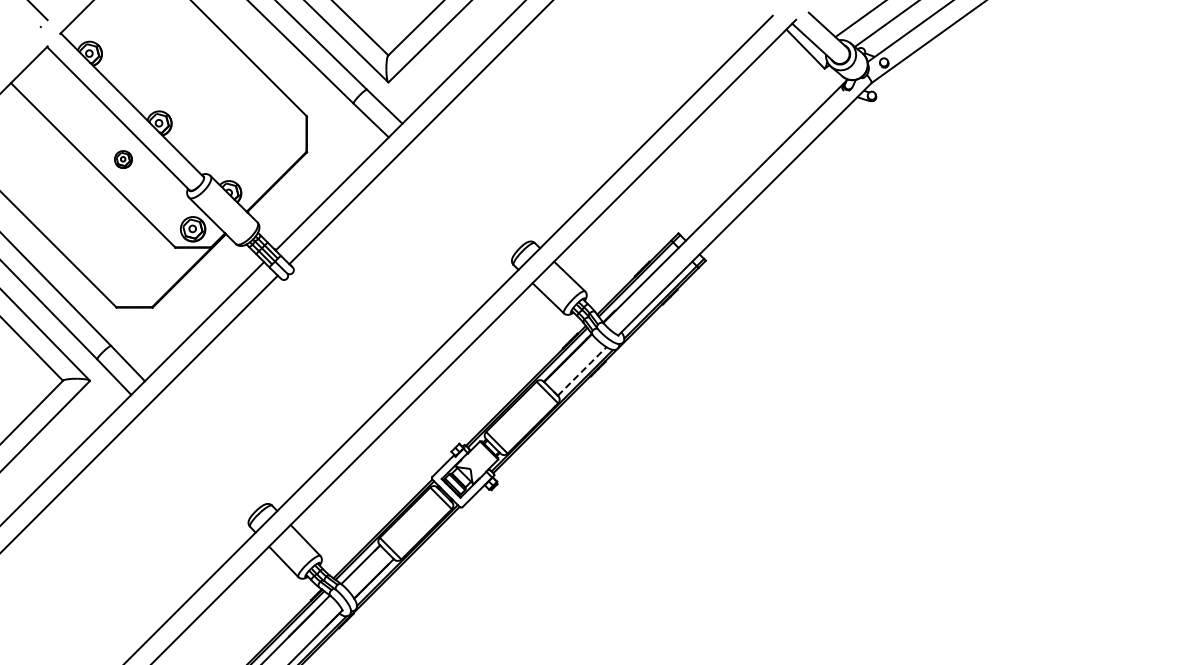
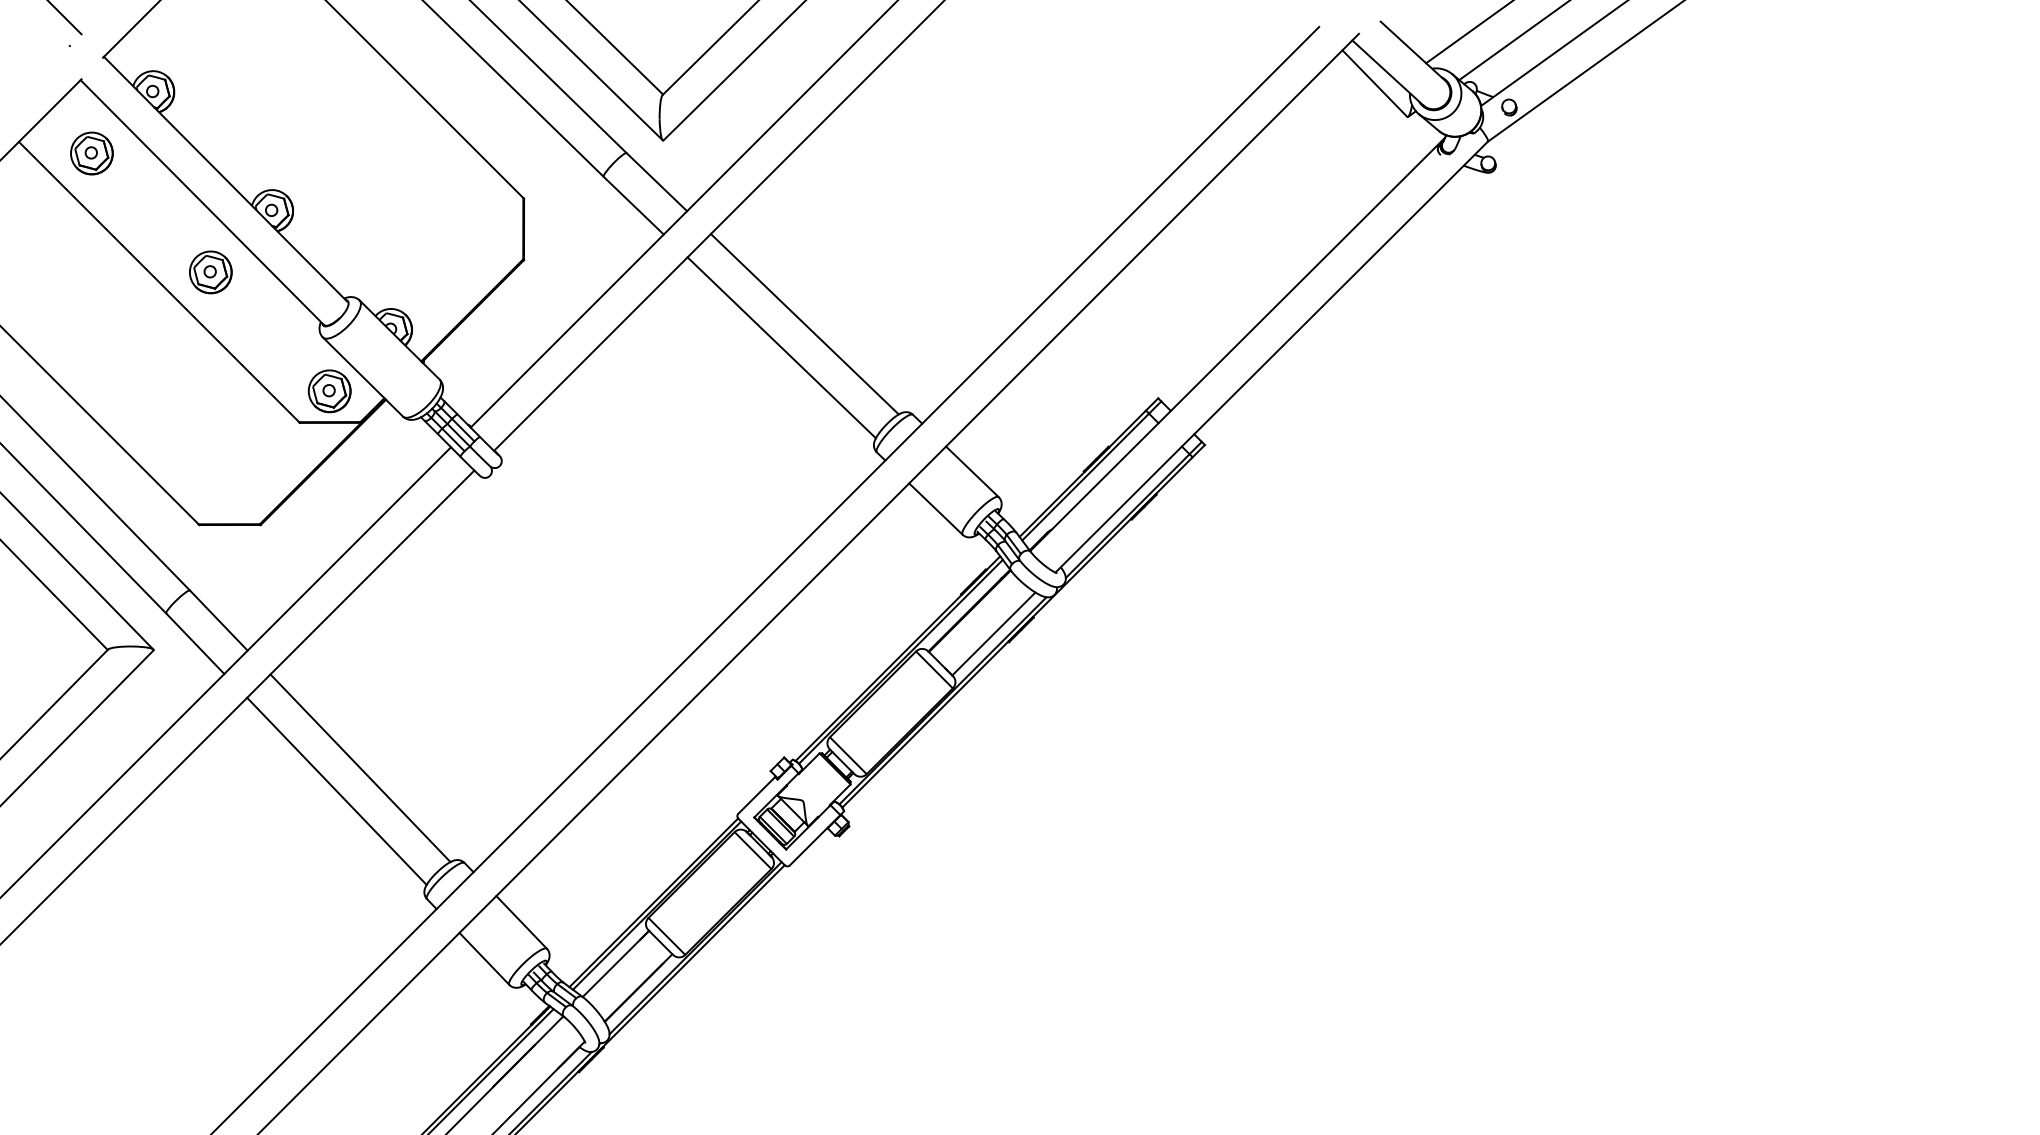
part: (53, 89) -> (91, 152), added
part: (123, 159) -> (210, 272), size x1.43
line: (471, 189) -> (804, 323), added
line: (457, 203) -> (781, 347), added
line: (582, 371) -> (994, 634), dashed -> solid
line: (210, 450) -> (359, 768), added
line: (196, 463) -> (335, 791), added

